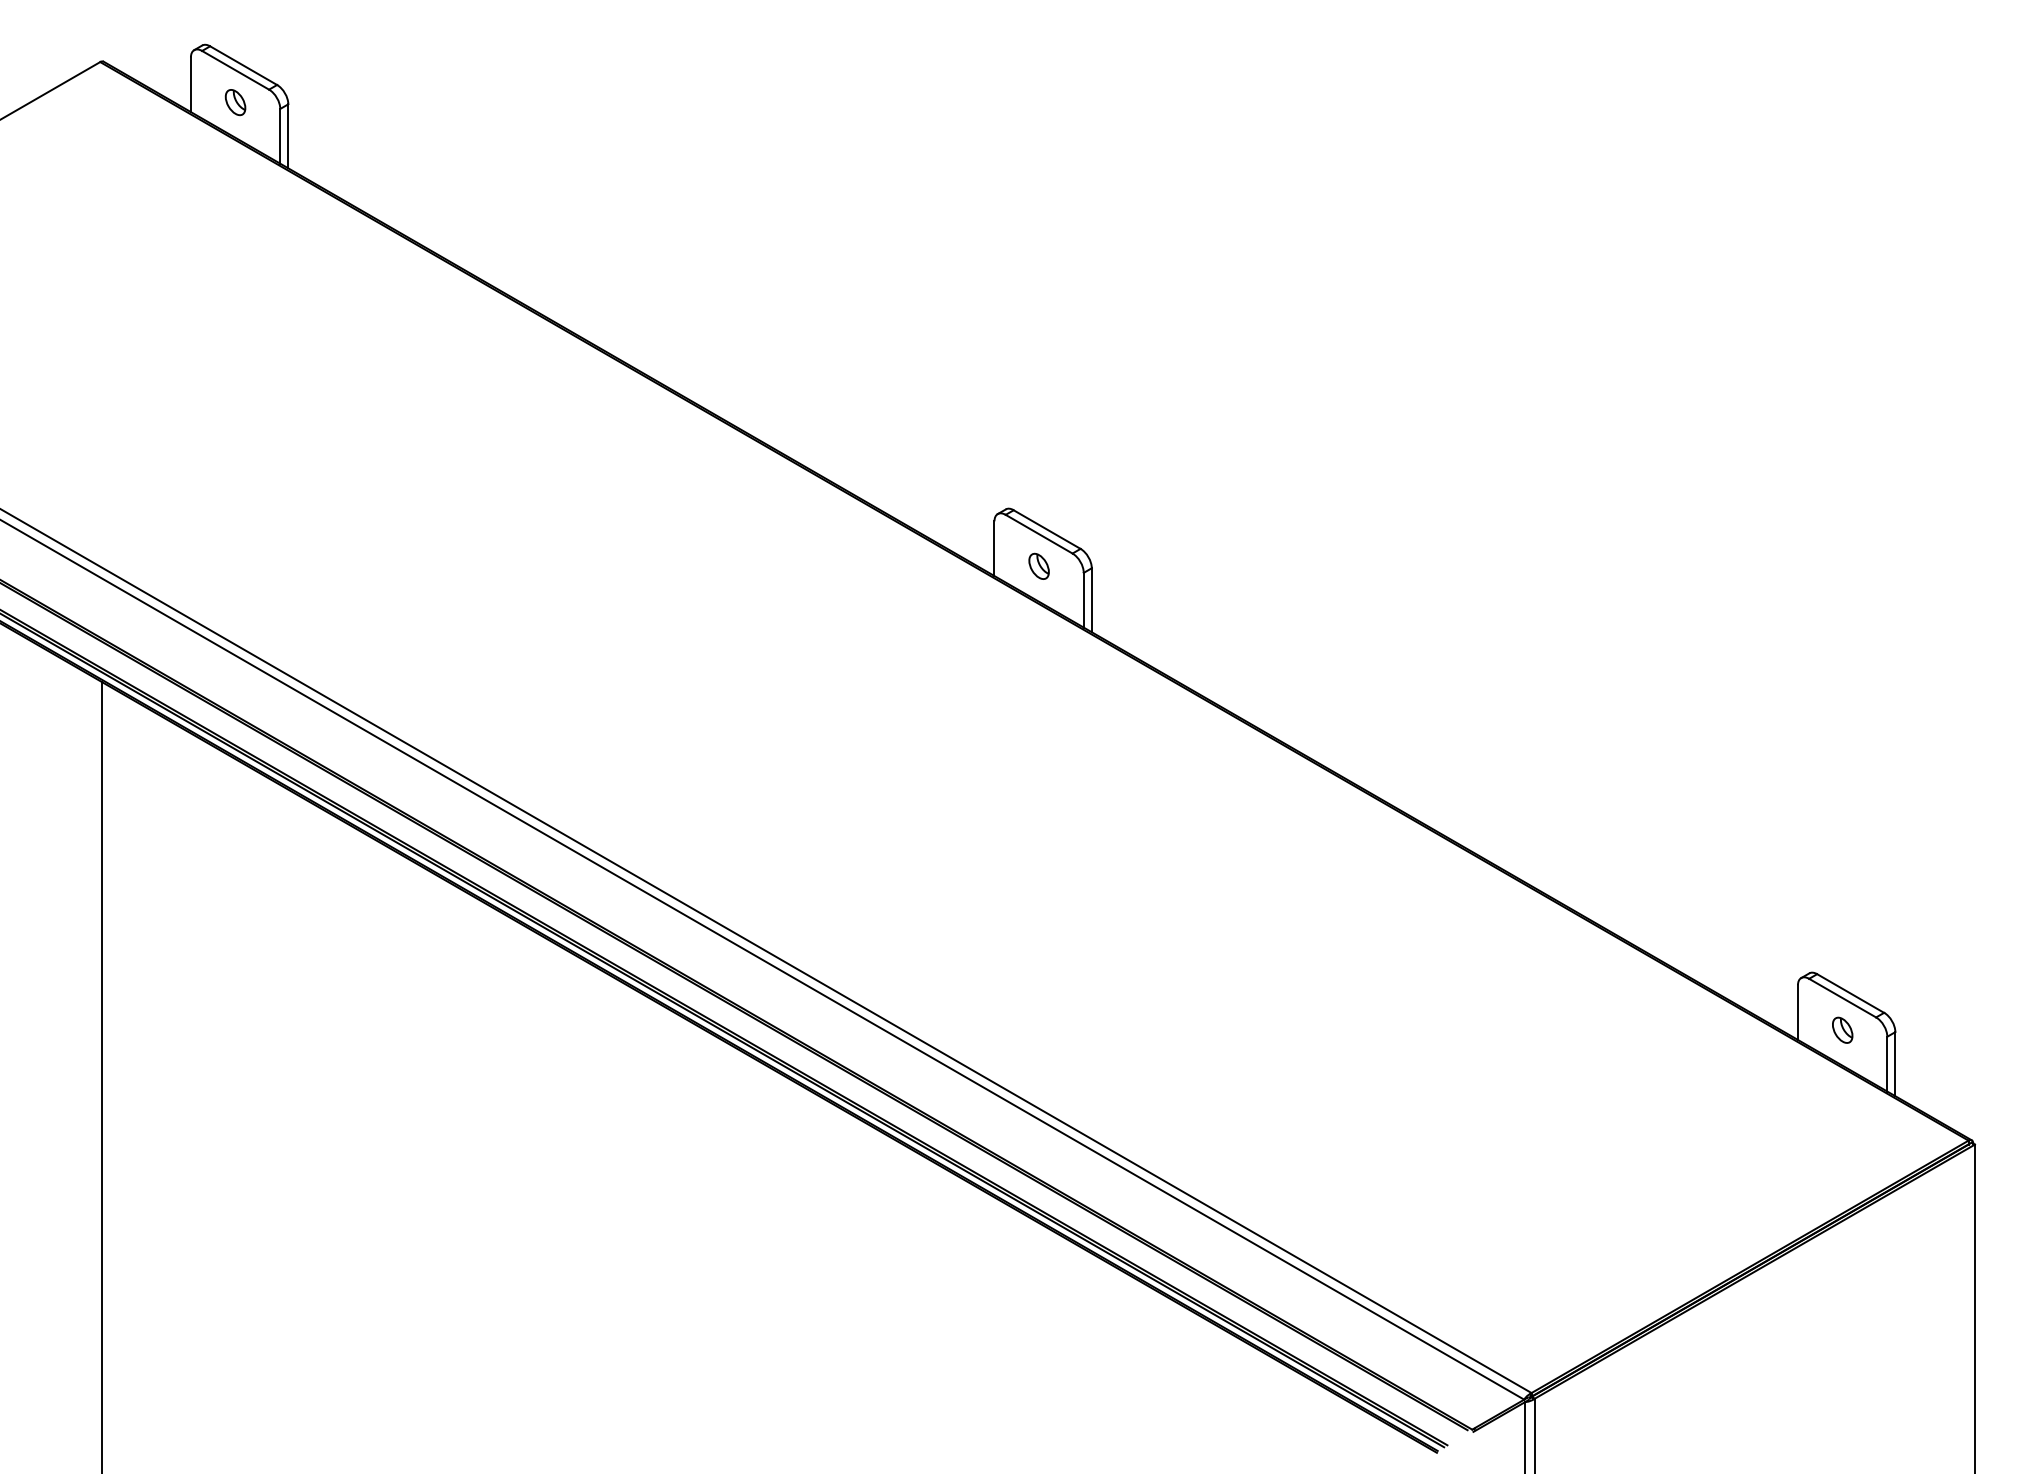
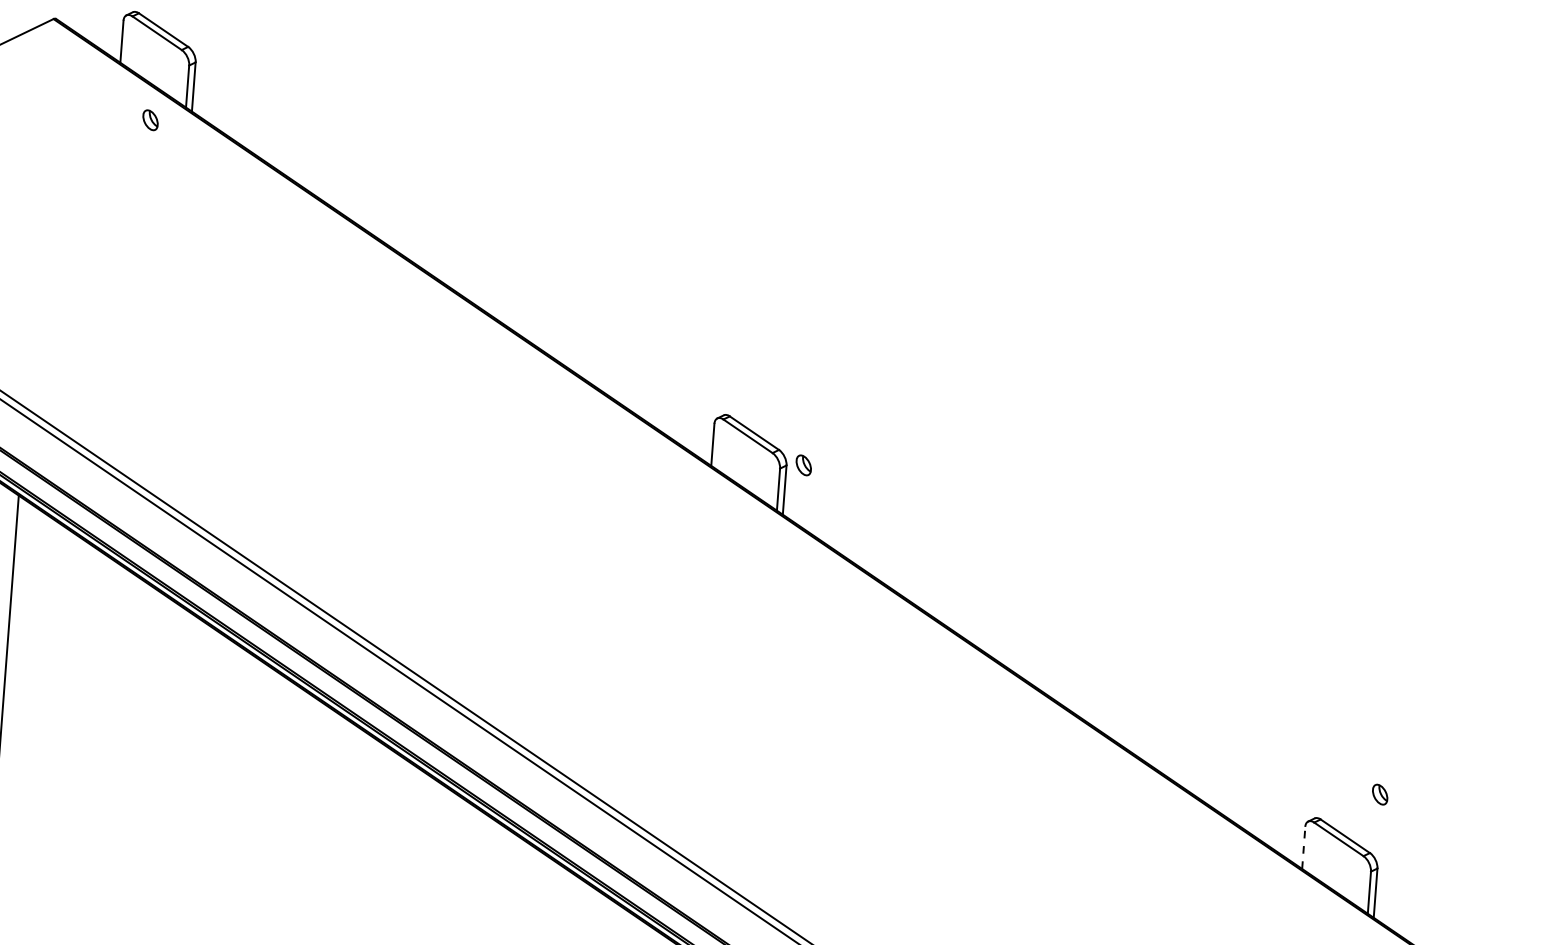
part: (235, 102) -> (150, 120), moved
part: (1038, 565) -> (803, 464), moved
line: (1798, 1012) -> (1304, 847), solid -> dashed
part: (1842, 1029) -> (1380, 794), moved

